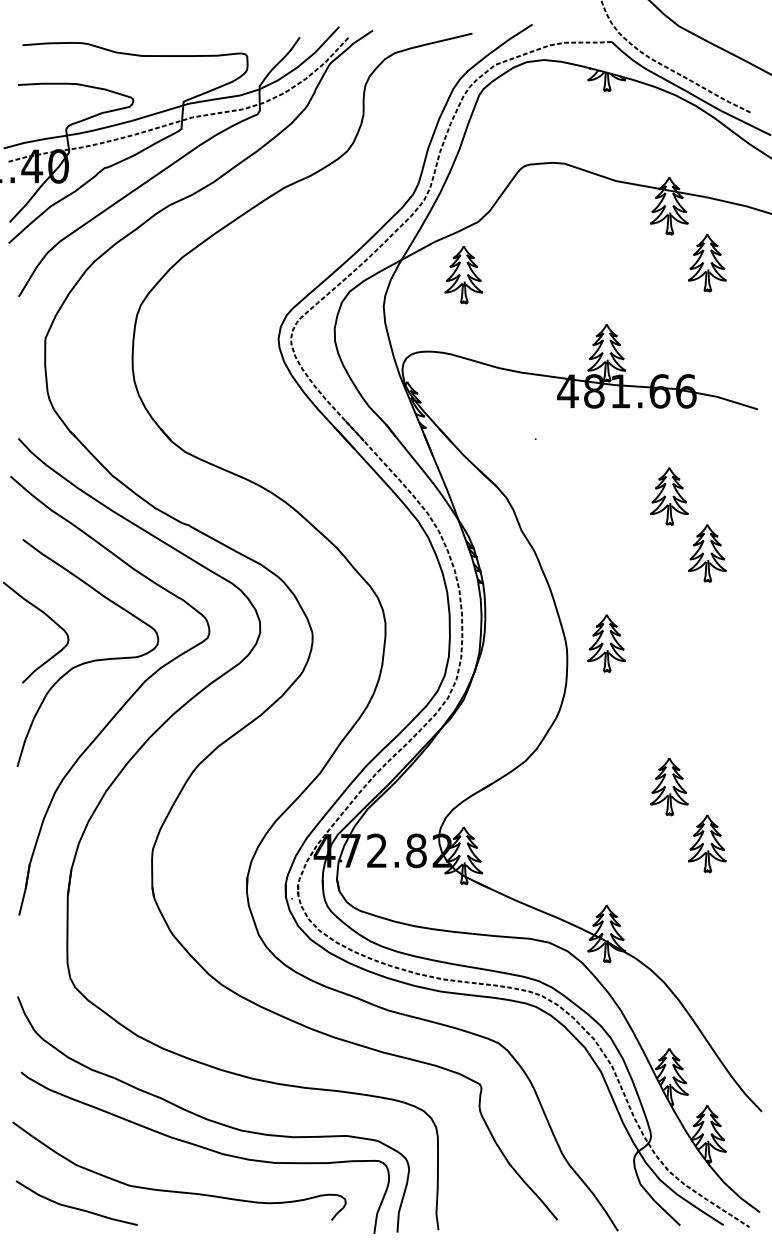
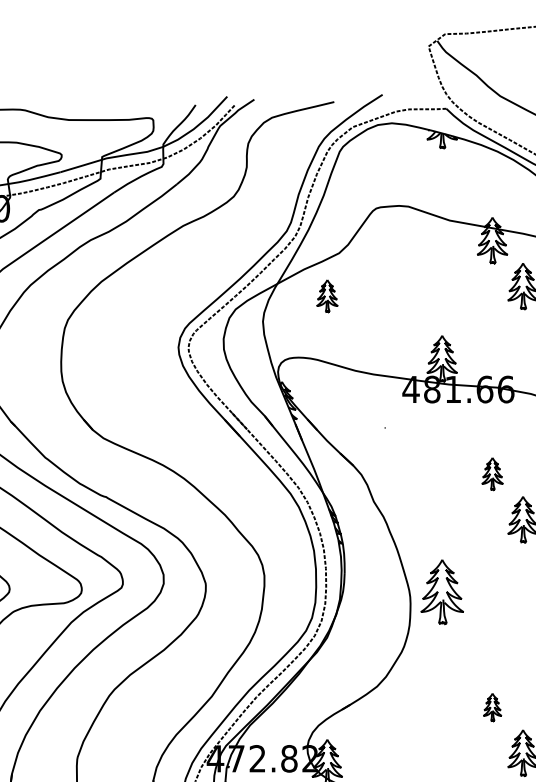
part: (463, 275) -> (327, 296), size x0.7
part: (669, 496) -> (492, 474), size x0.7
part: (606, 643) -> (442, 592), size x1.4
part: (669, 786) -> (492, 707), size x0.6

